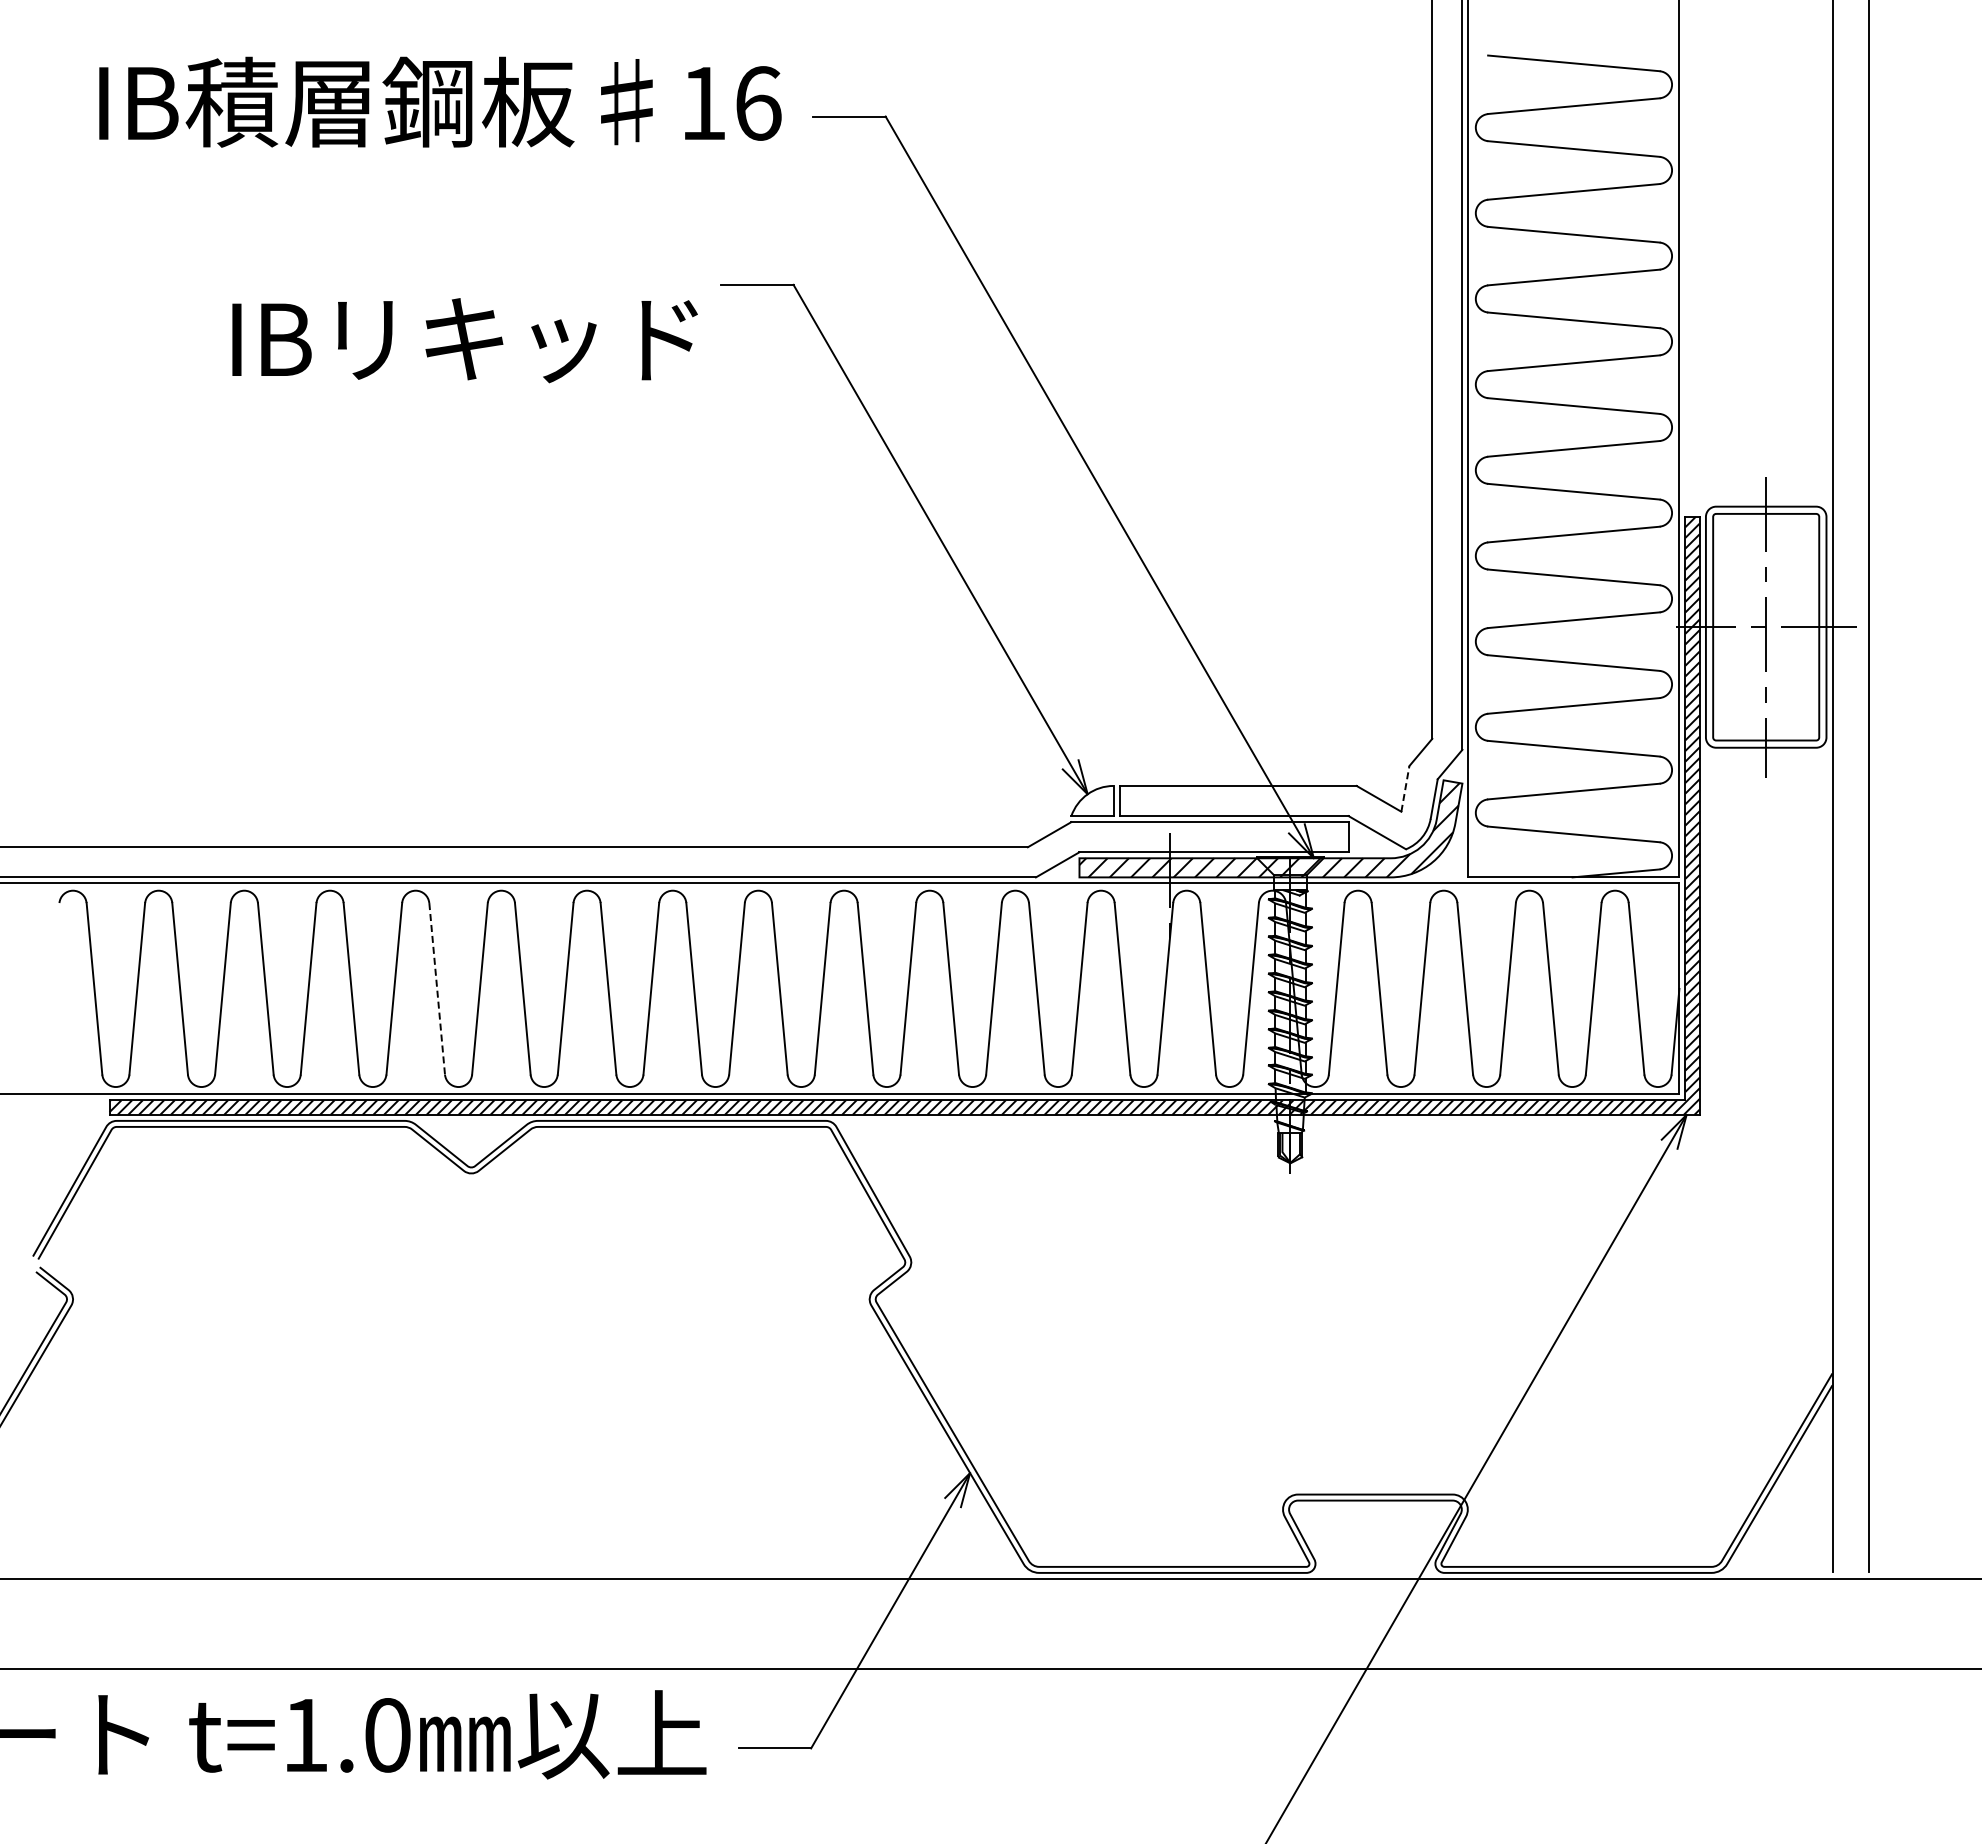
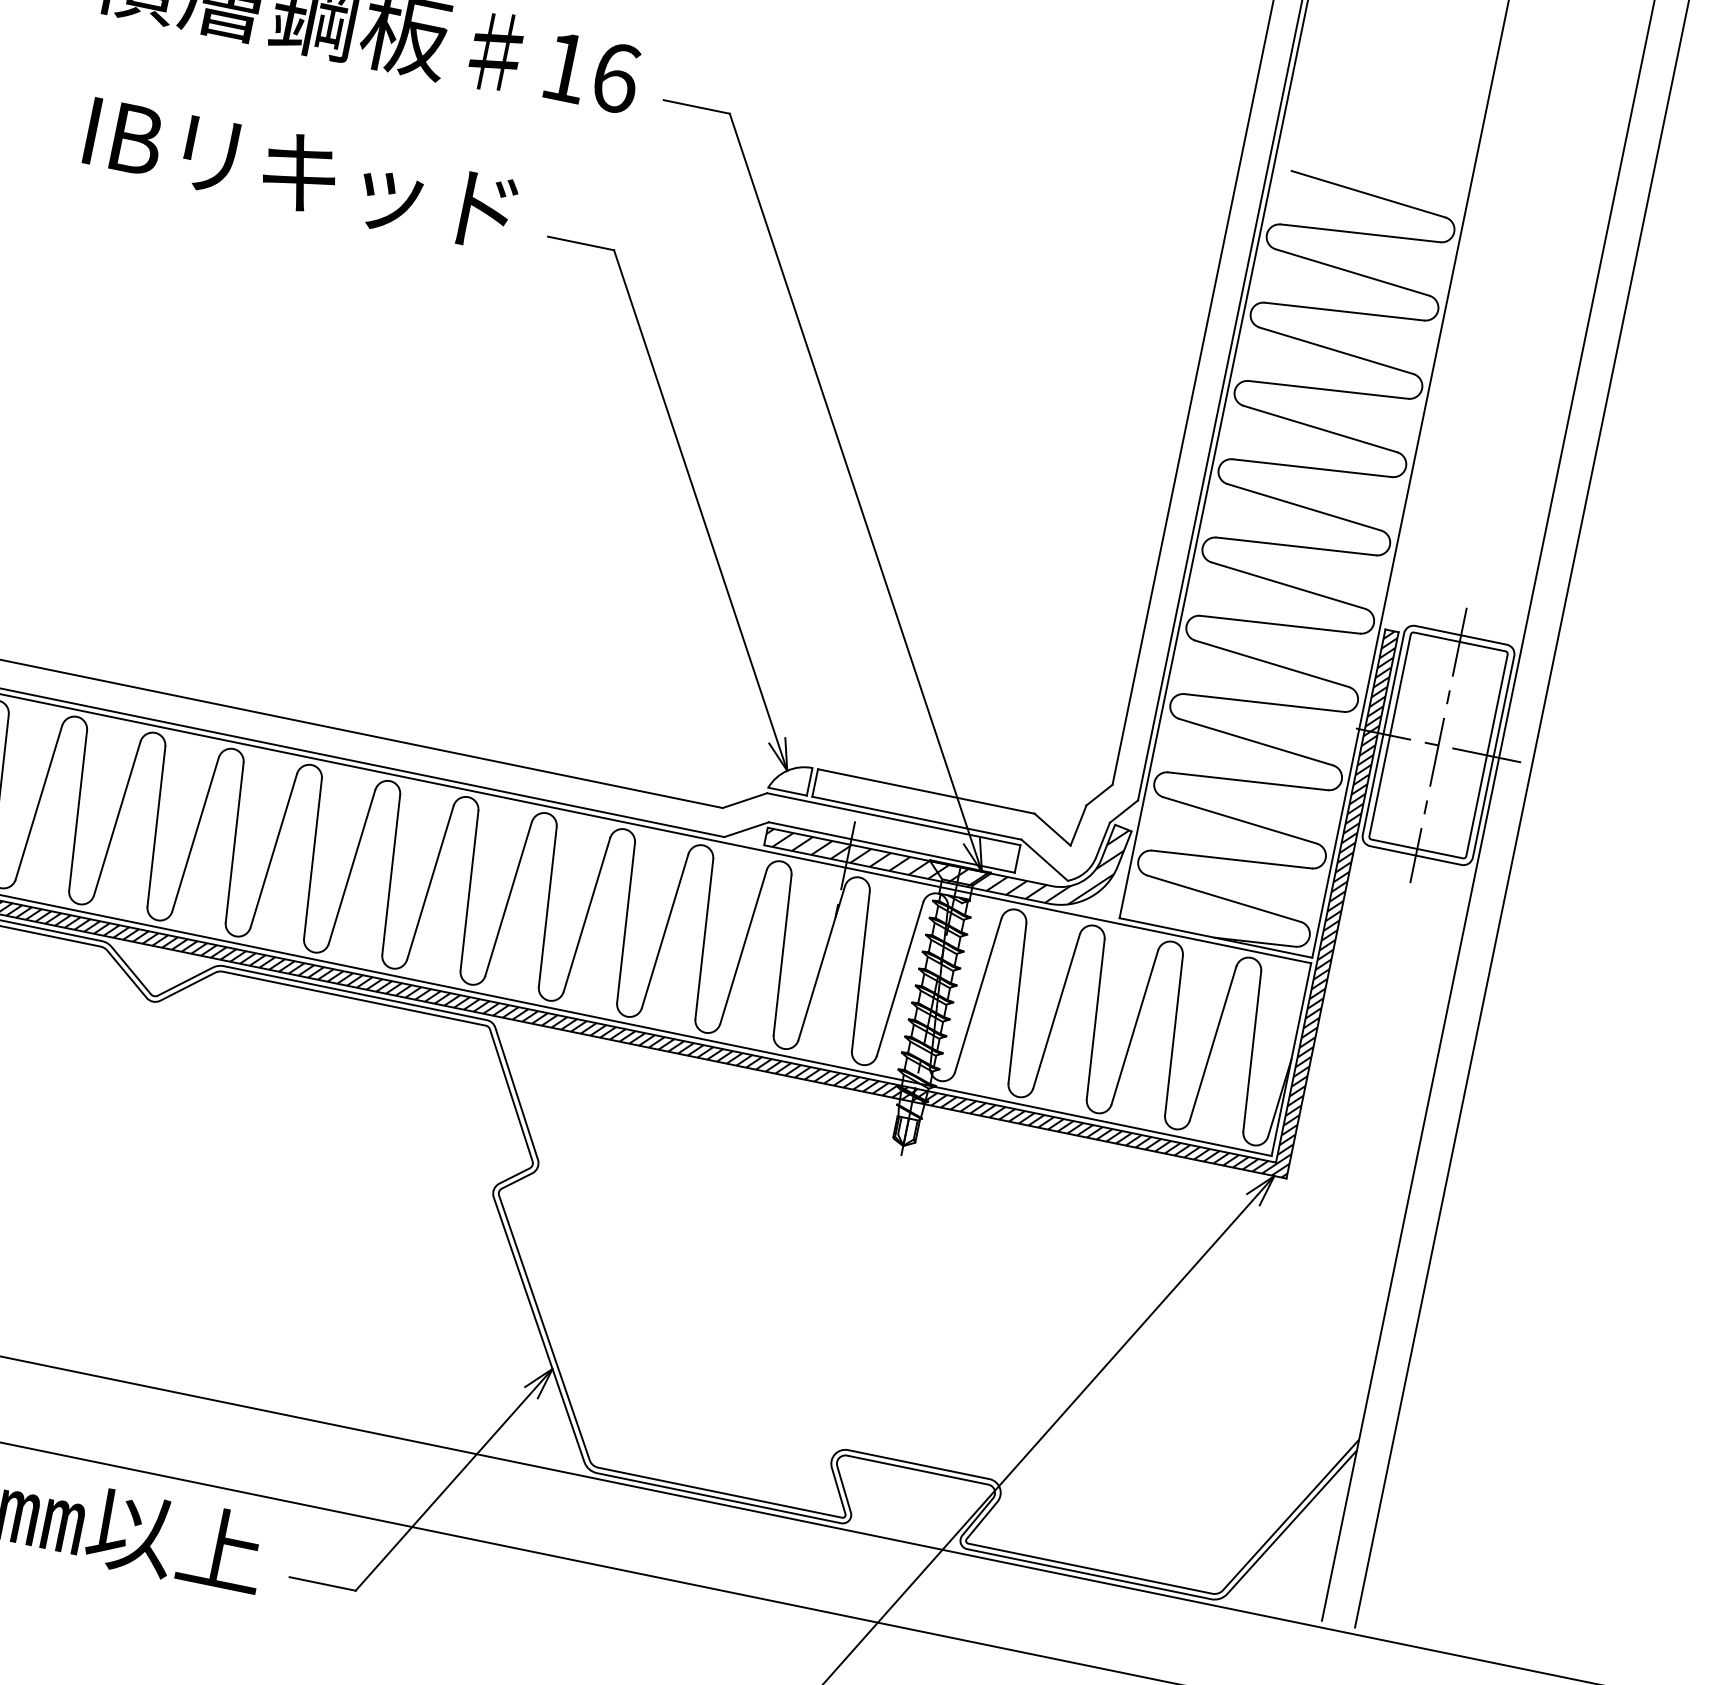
text: (464, 340) -> (300, 174), moved
line: (1405, 788) -> (1078, 825), dashed -> solid
line: (437, 989) -> (156, 827), dashed -> solid

